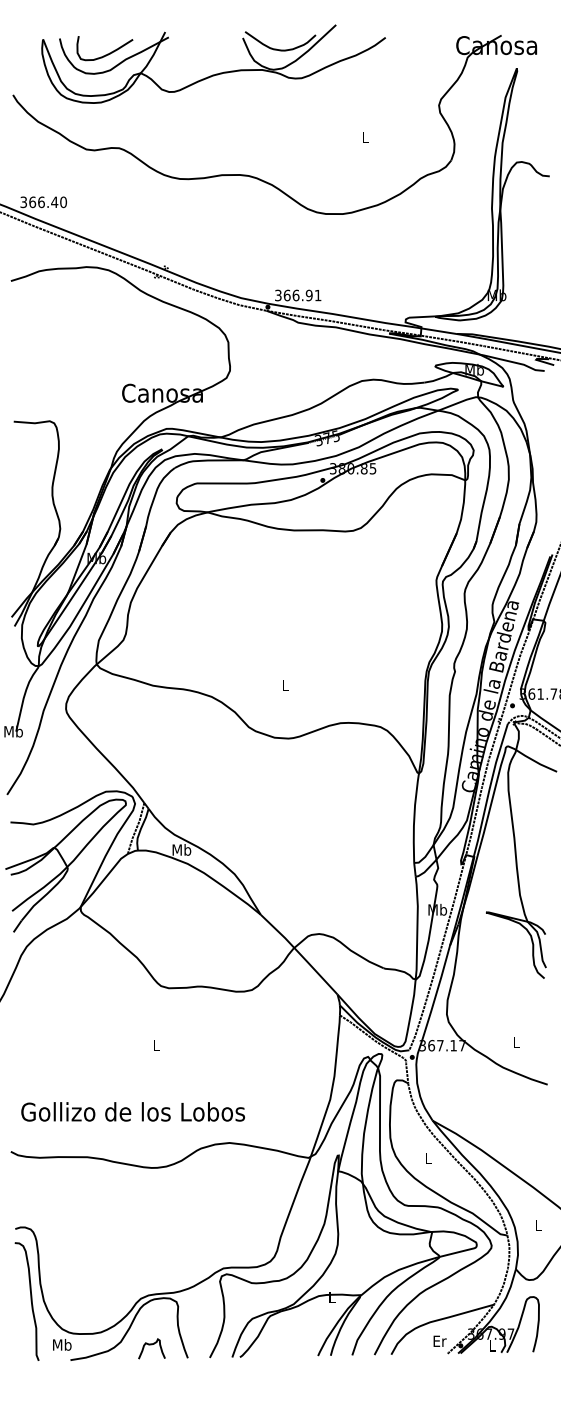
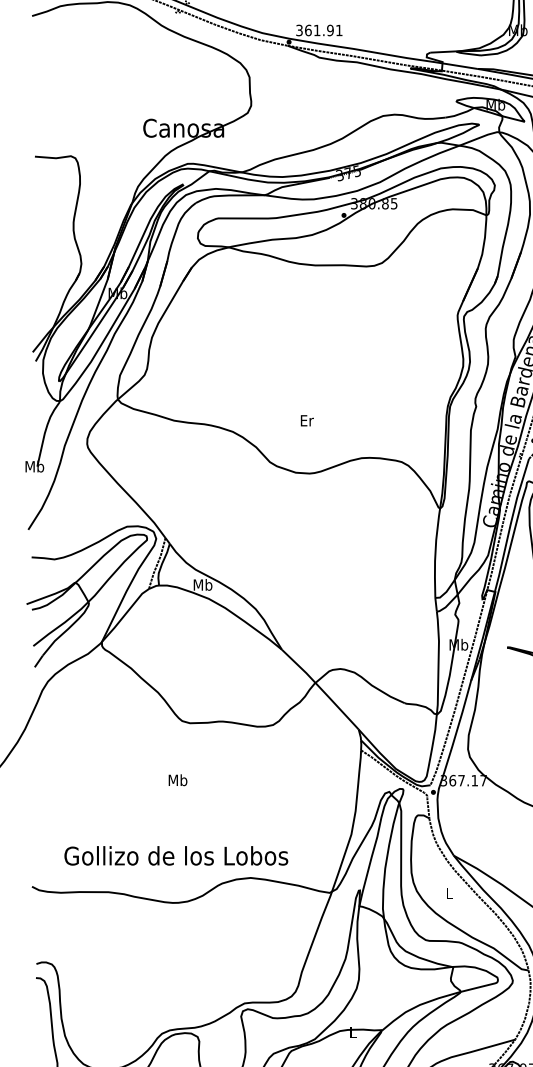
text: (295, 295) -> (316, 30), 366.91 -> 361.91
text: (285, 685) -> (306, 420), L -> Er
text: (156, 1045) -> (177, 780), L -> Mb
text: (132, 1111) -> (175, 855), moved

